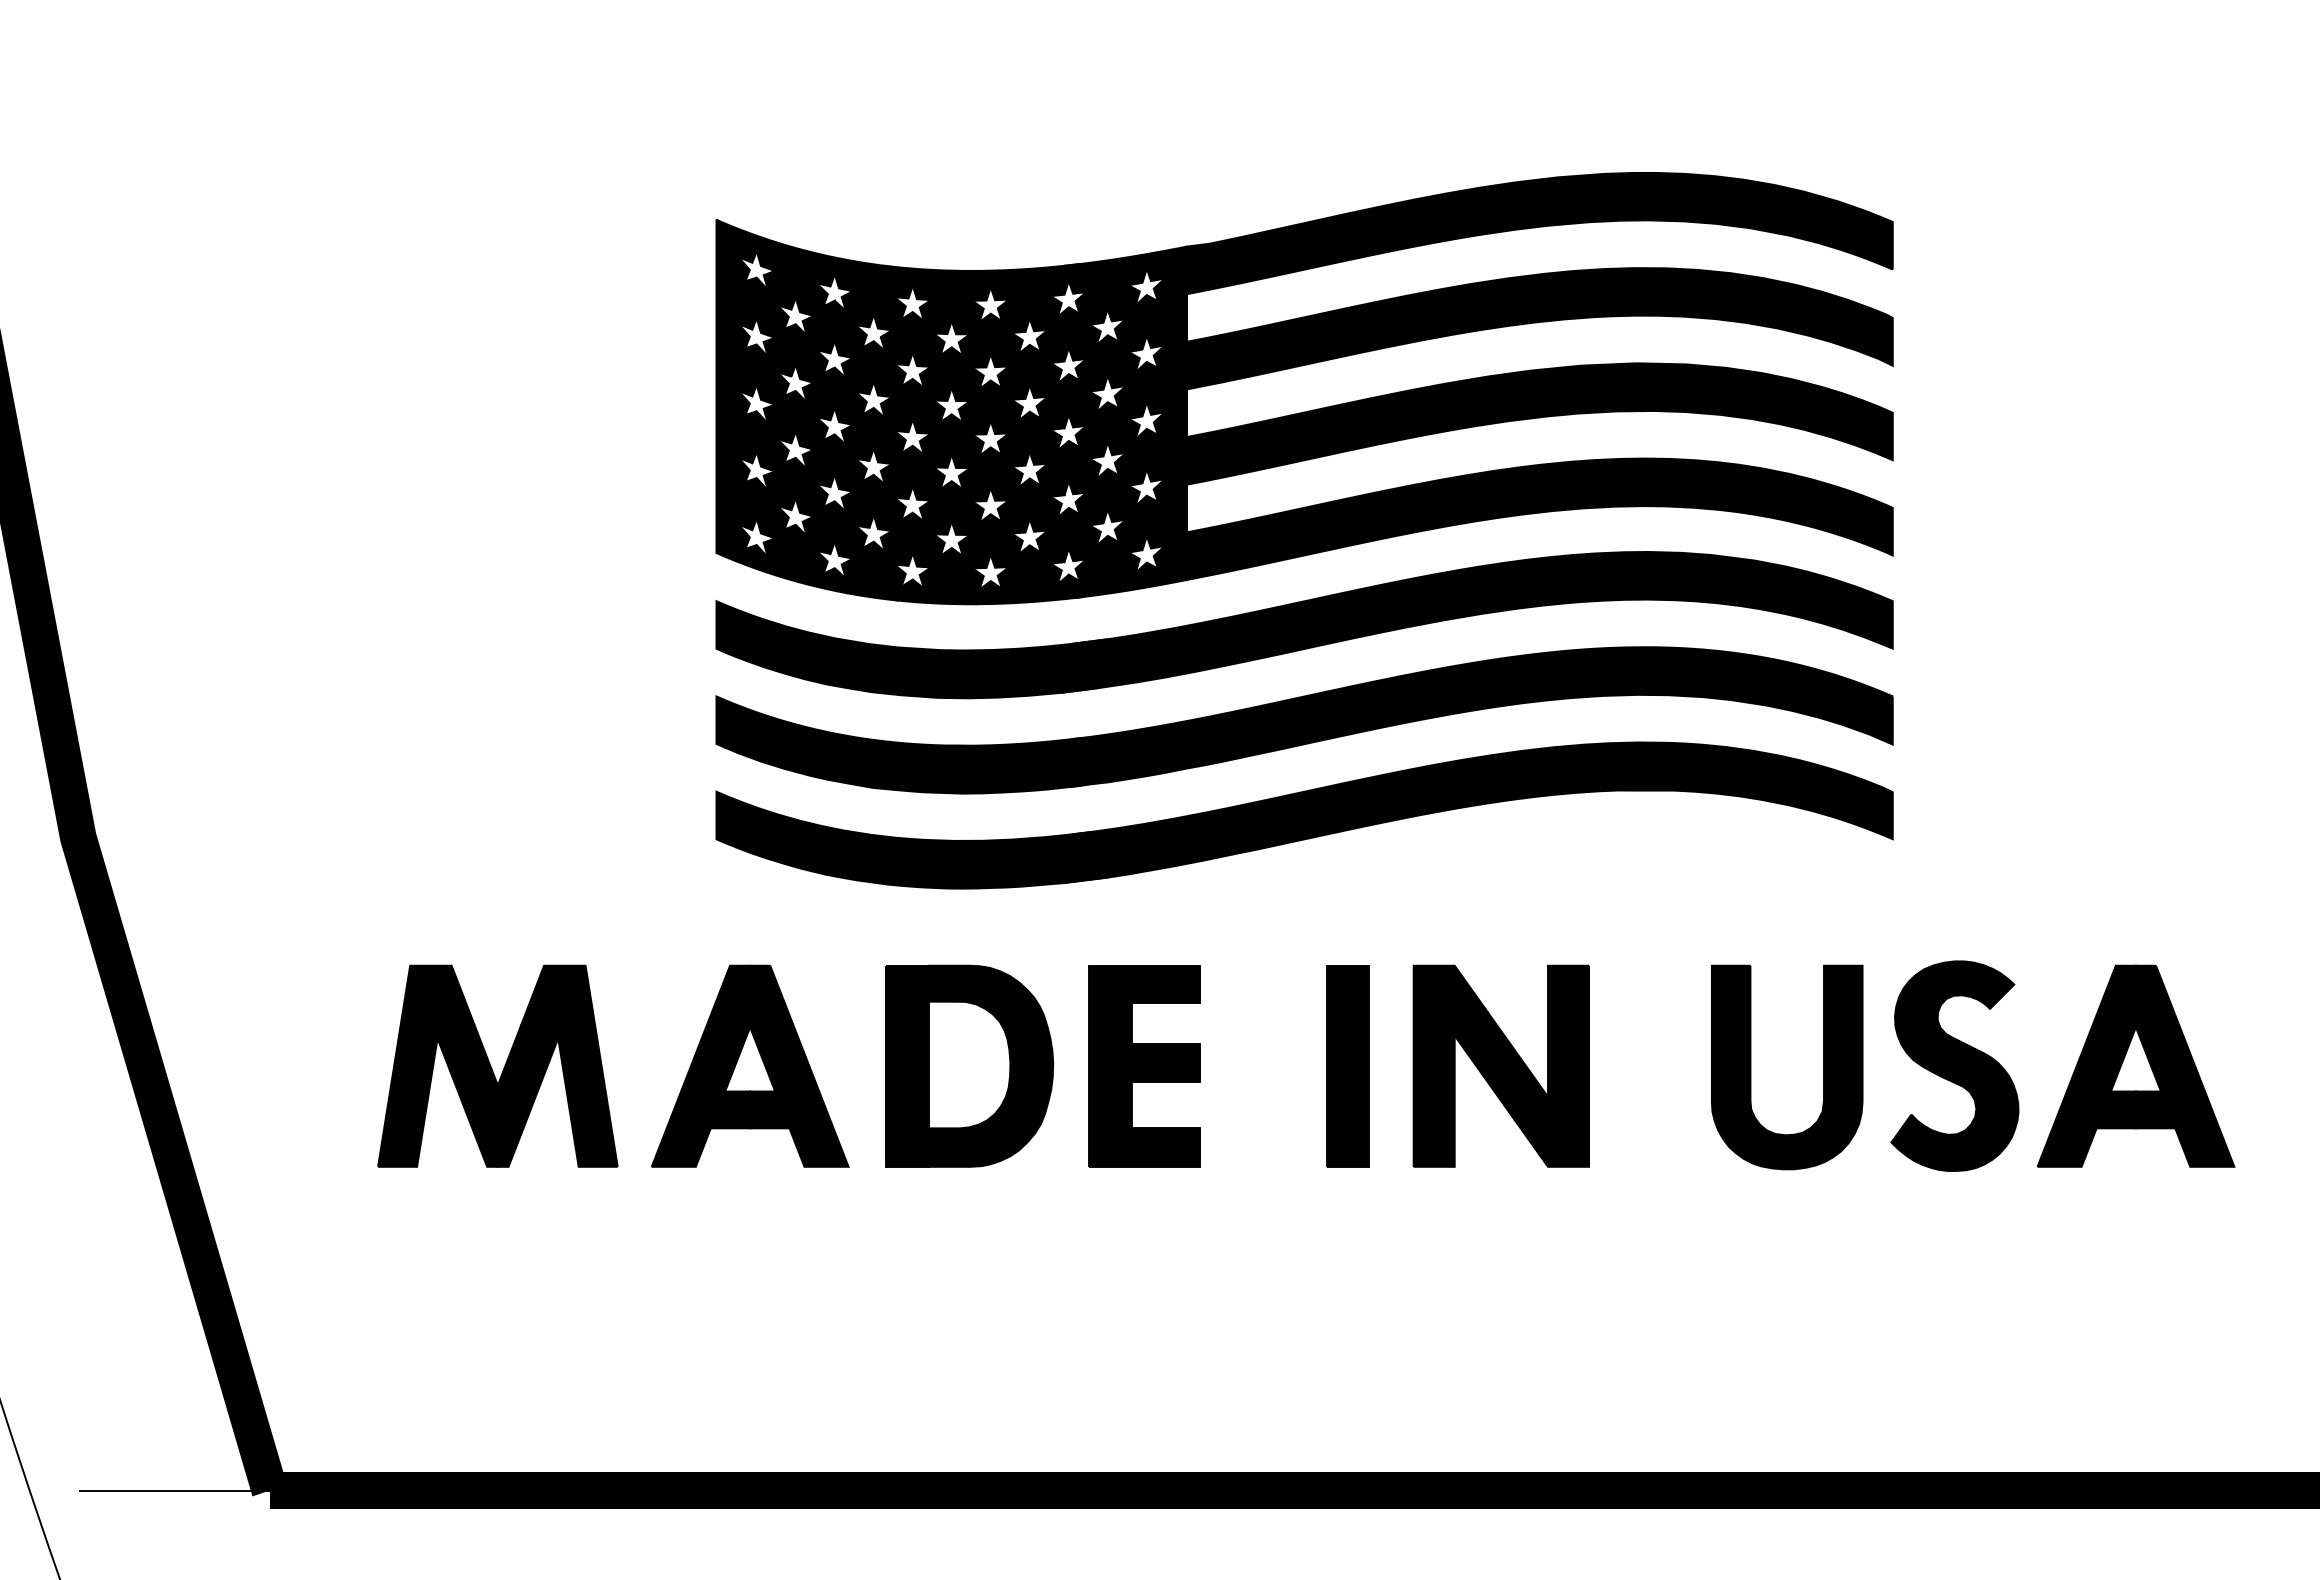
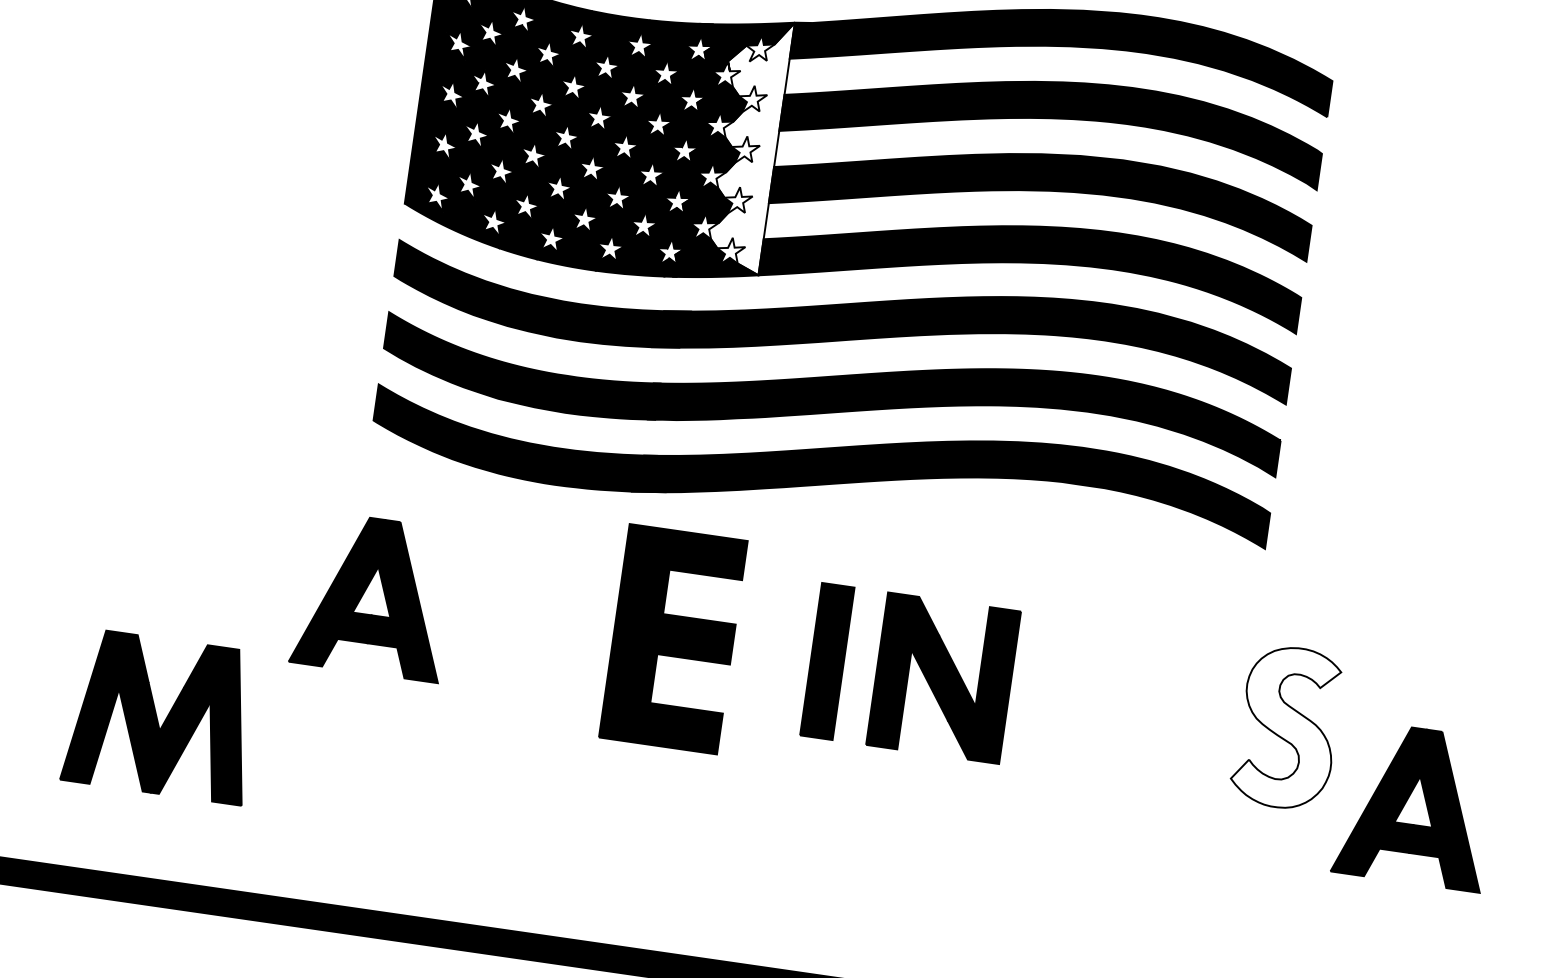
fill: (1147, 412) -> (746, 144), removed
part: (497, 1065) -> (161, 715), moved
part: (969, 1065) -> (540, 619), removed
part: (2135, 1065) -> (1415, 805), moved
part: (1144, 1066) -> (673, 639), size x1.4
fill: (1954, 1066) -> (1286, 727), removed
part: (1751, 1067) -> (1133, 706), removed

